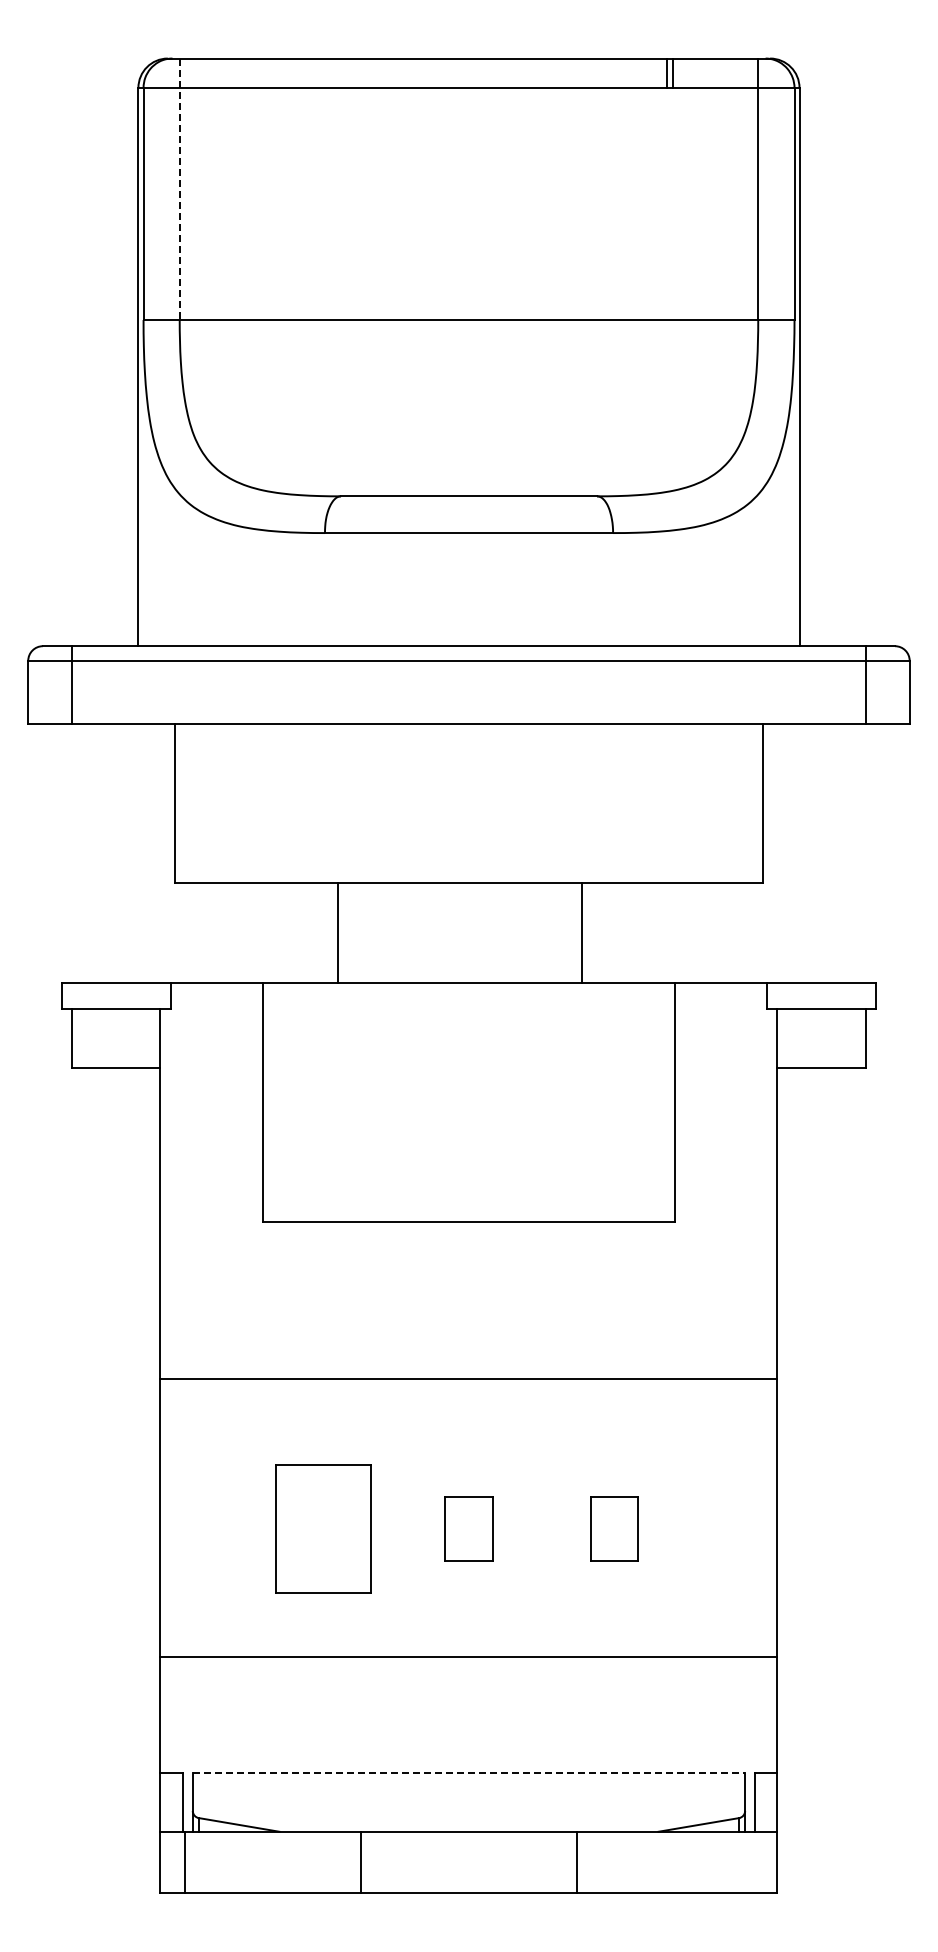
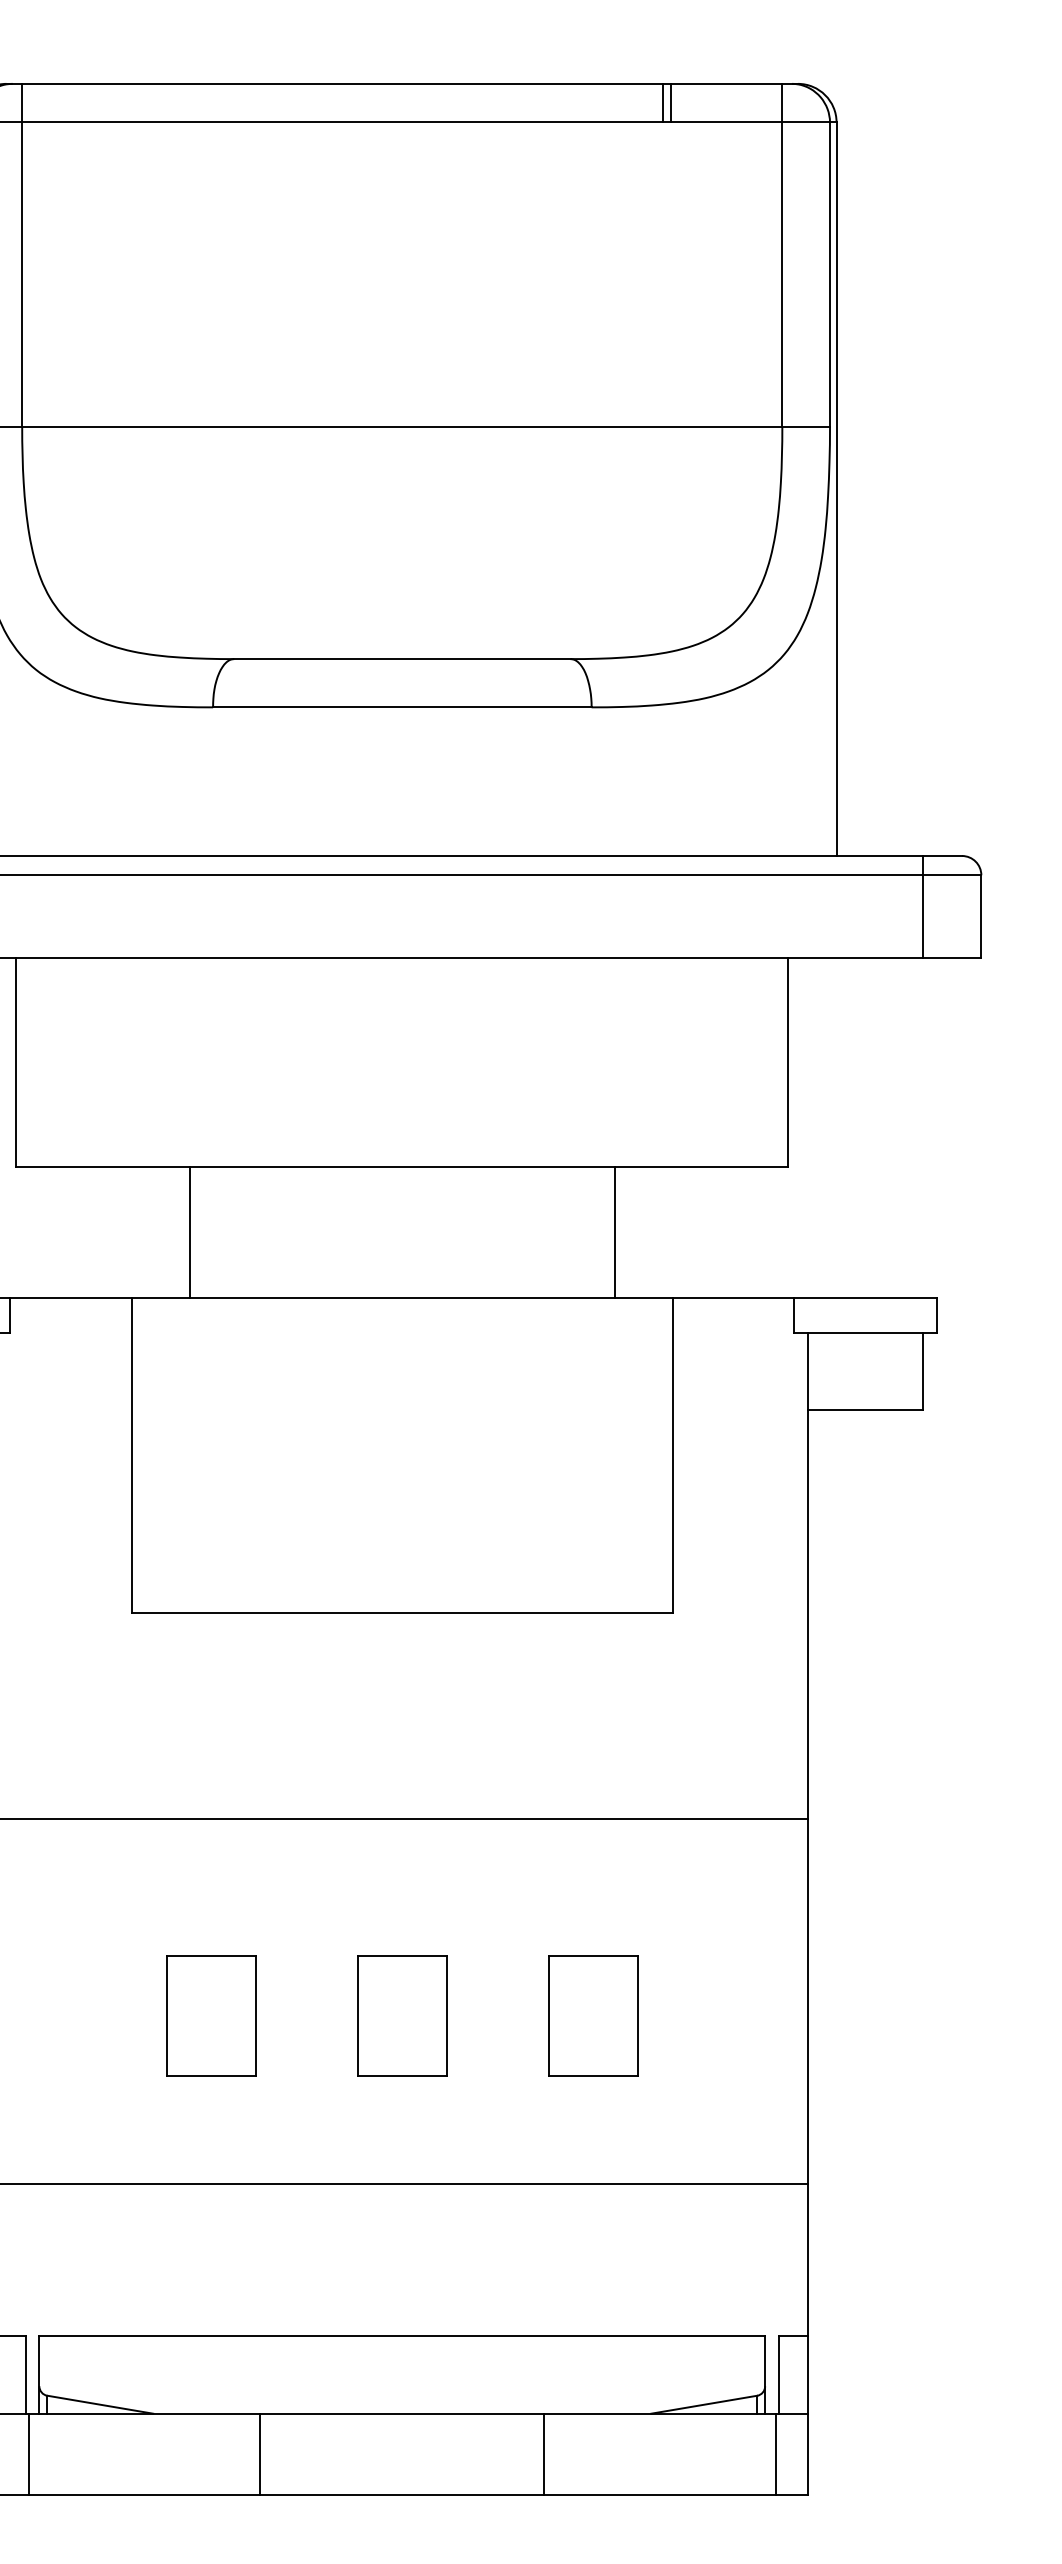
line: (179, 189) -> (21, 255), dashed -> solid
line: (338, 932) -> (190, 1232), moved
line: (581, 932) -> (614, 1232), moved
part: (323, 1529) -> (211, 2016), size x0.71
part: (468, 1529) -> (401, 2016), size x1.43
part: (614, 1529) -> (593, 2016), size x1.43
line: (469, 1773) -> (402, 2337), dashed -> solid
line: (753, 1862) -> (776, 2454), added

